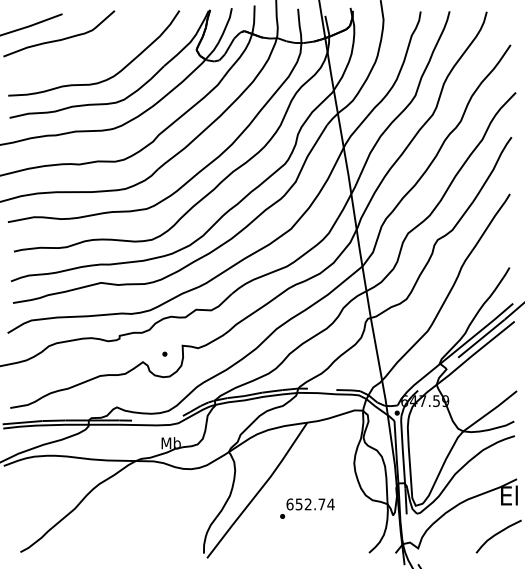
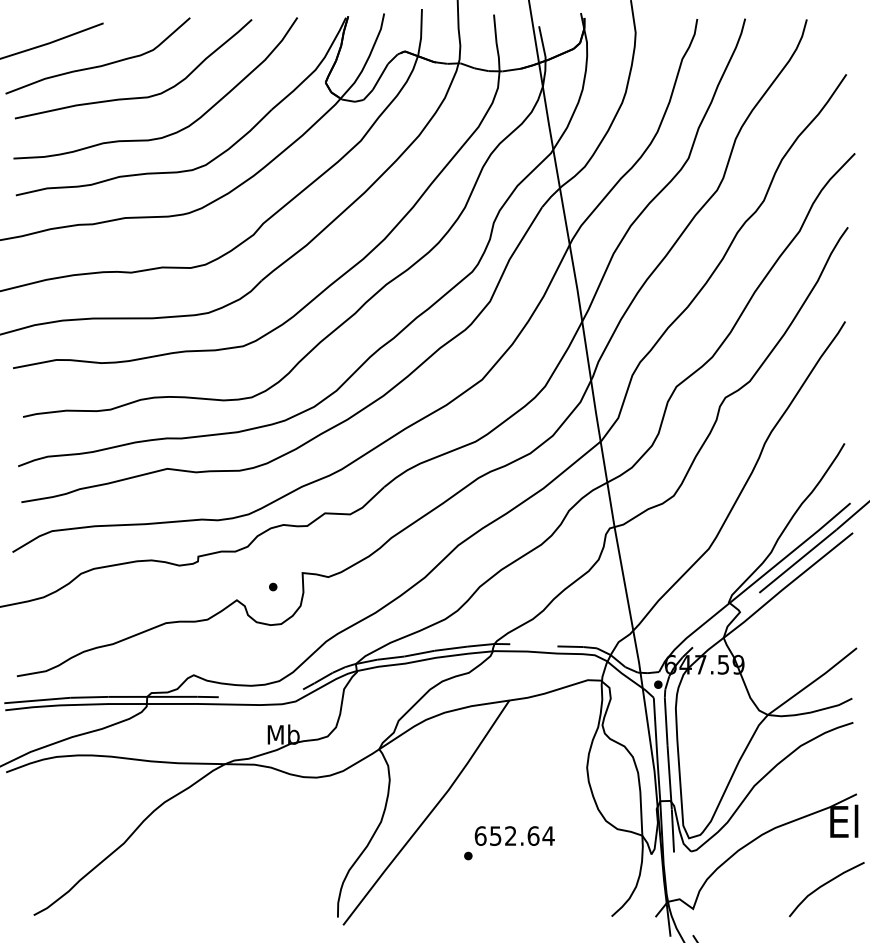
curve: (80, 58) -> (133, 96), added
text: (321, 504) -> (532, 836), 652.74 -> 652.64

